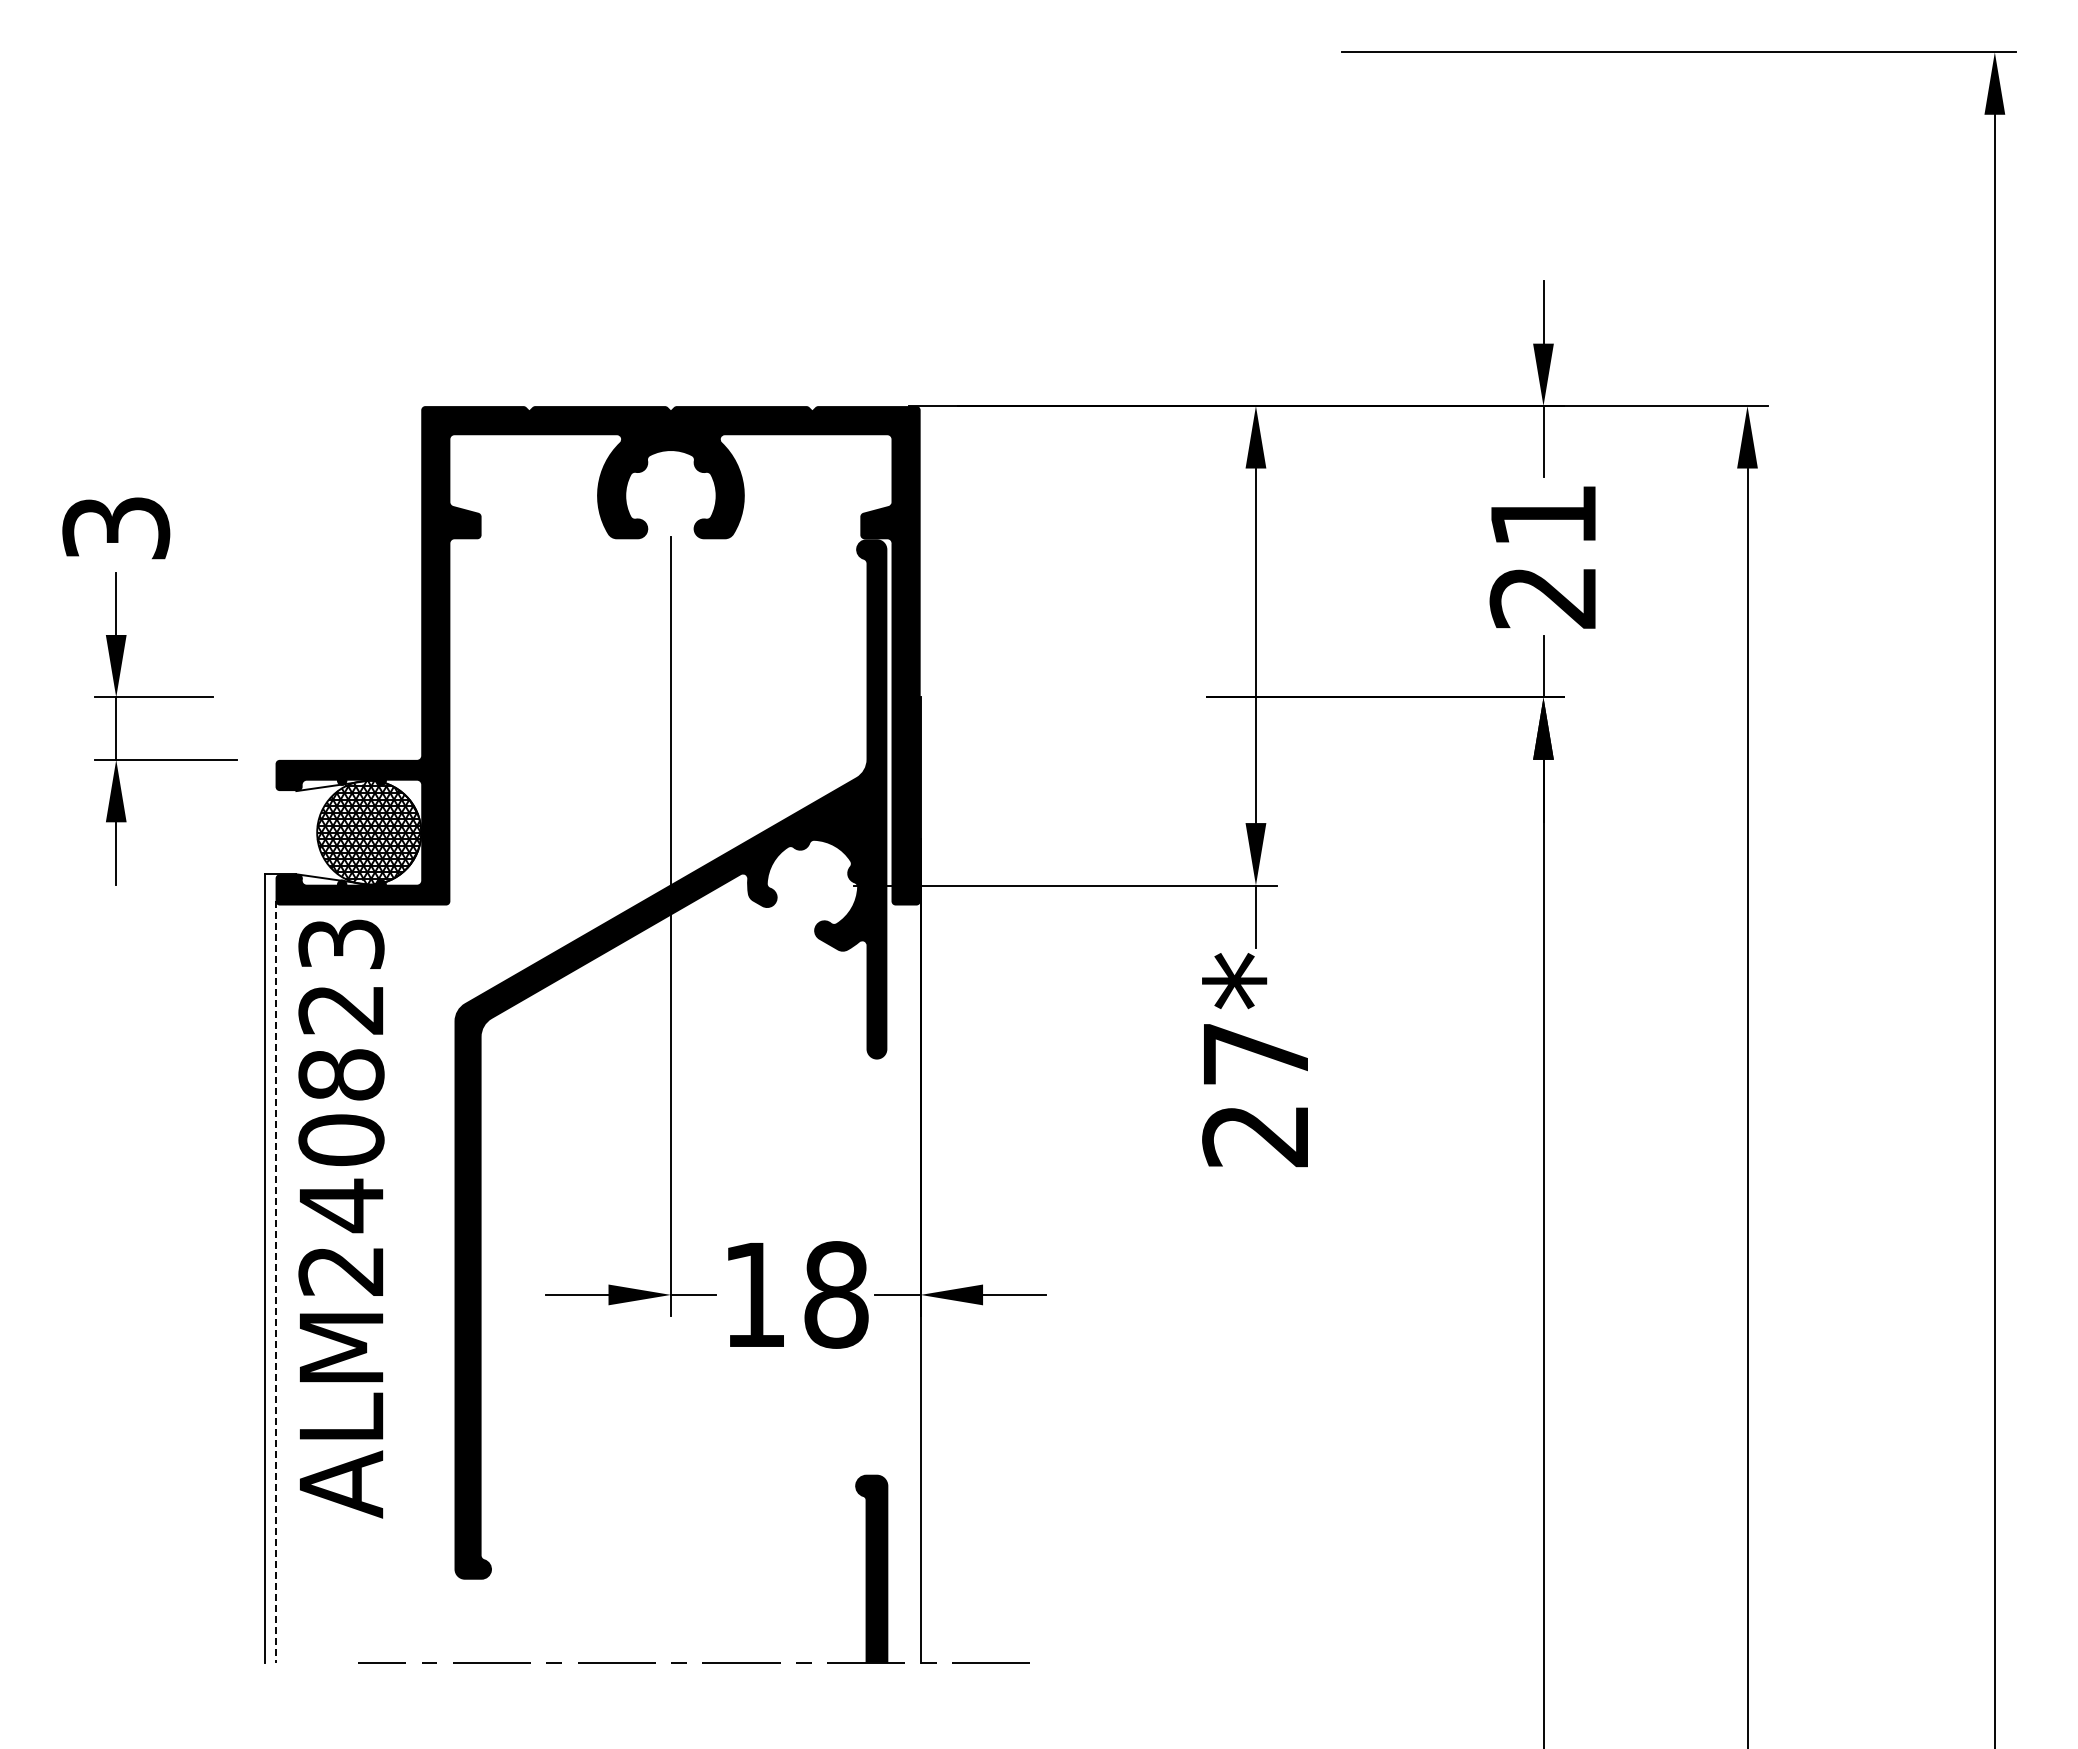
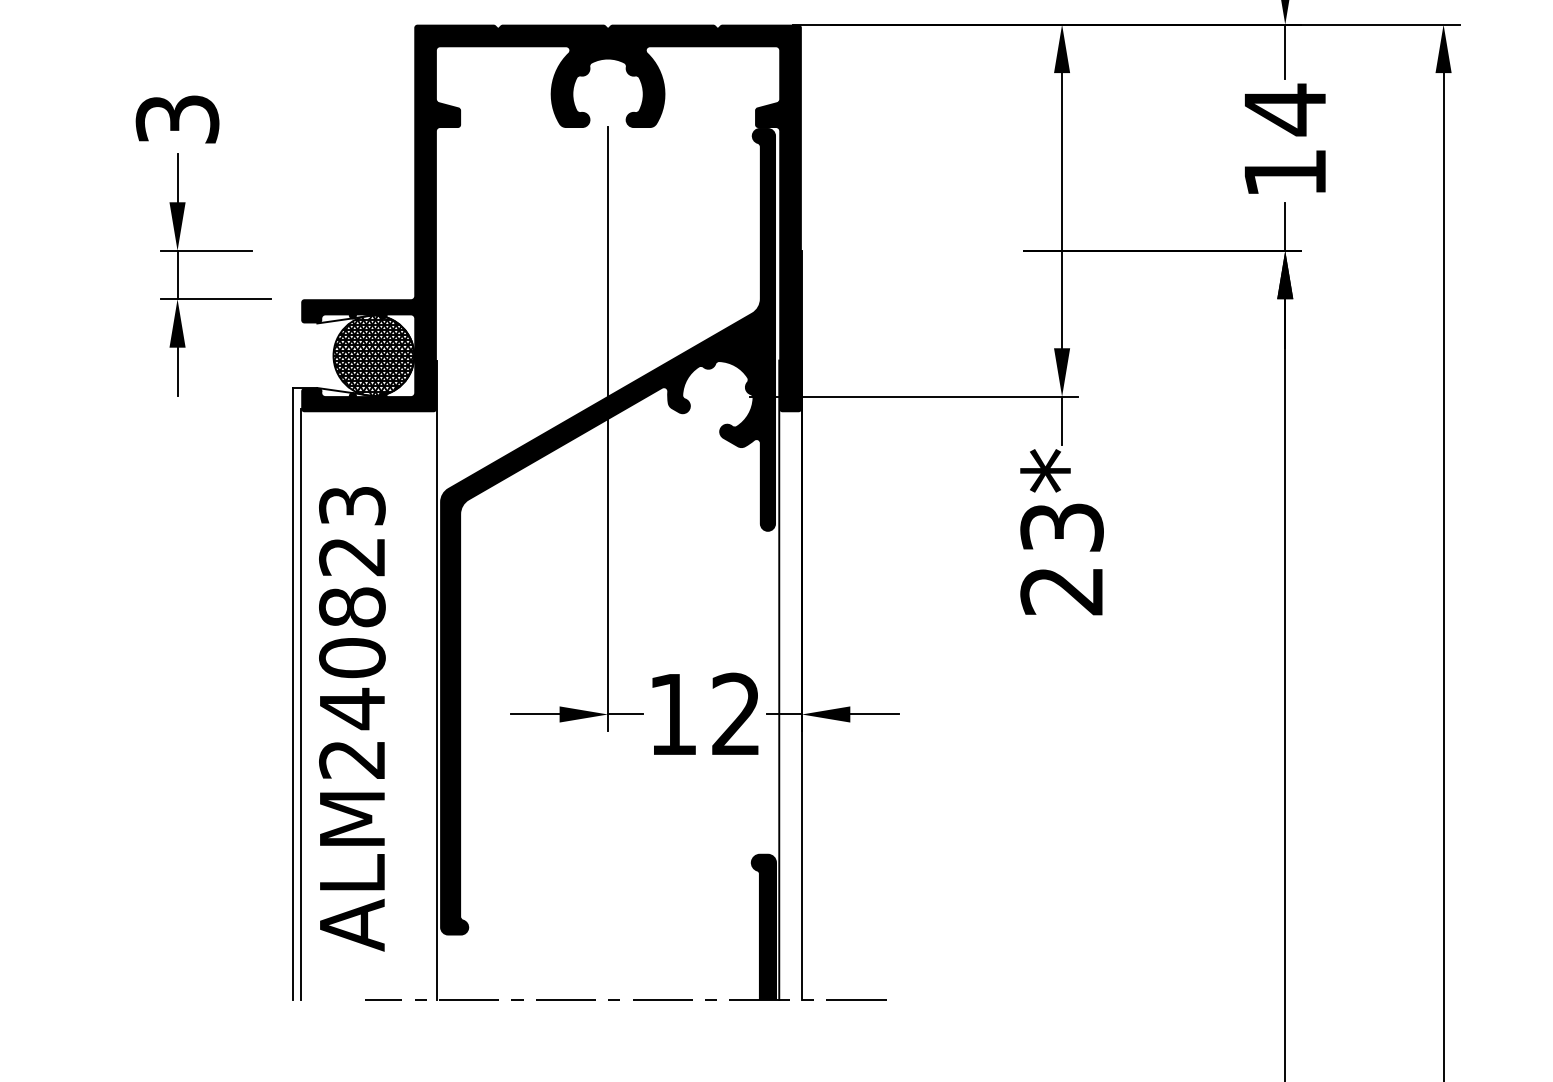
text: (1542, 555) -> (1284, 140), 21 -> 14
text: (1255, 1054) -> (1061, 527), 27* -> 23*
text: (341, 1218) -> (352, 718), moved
line: (450, 1250) -> (436, 679), added
line: (891, 1250) -> (779, 679), added
line: (275, 1282) -> (301, 704), dashed -> solid
text: (836, 1294) -> (736, 714), 18 -> 12

